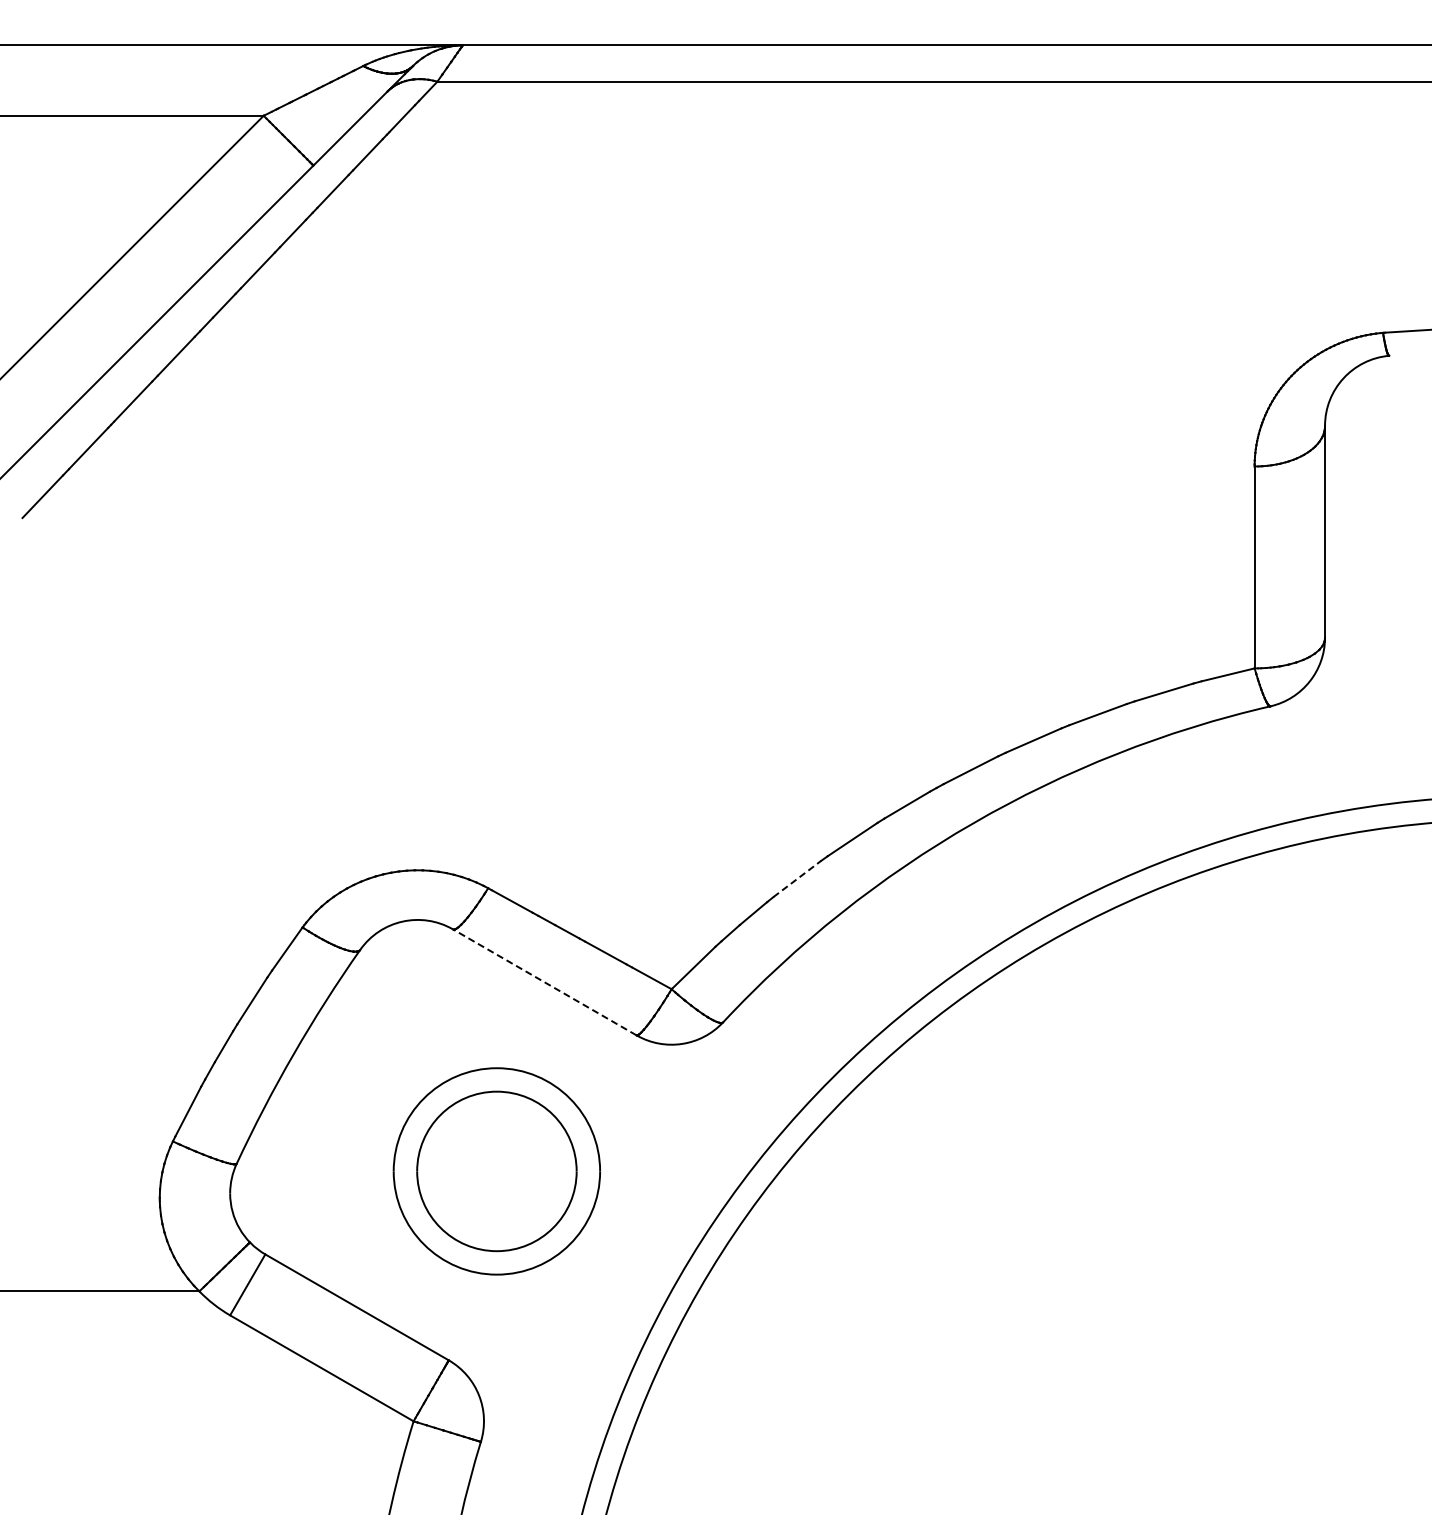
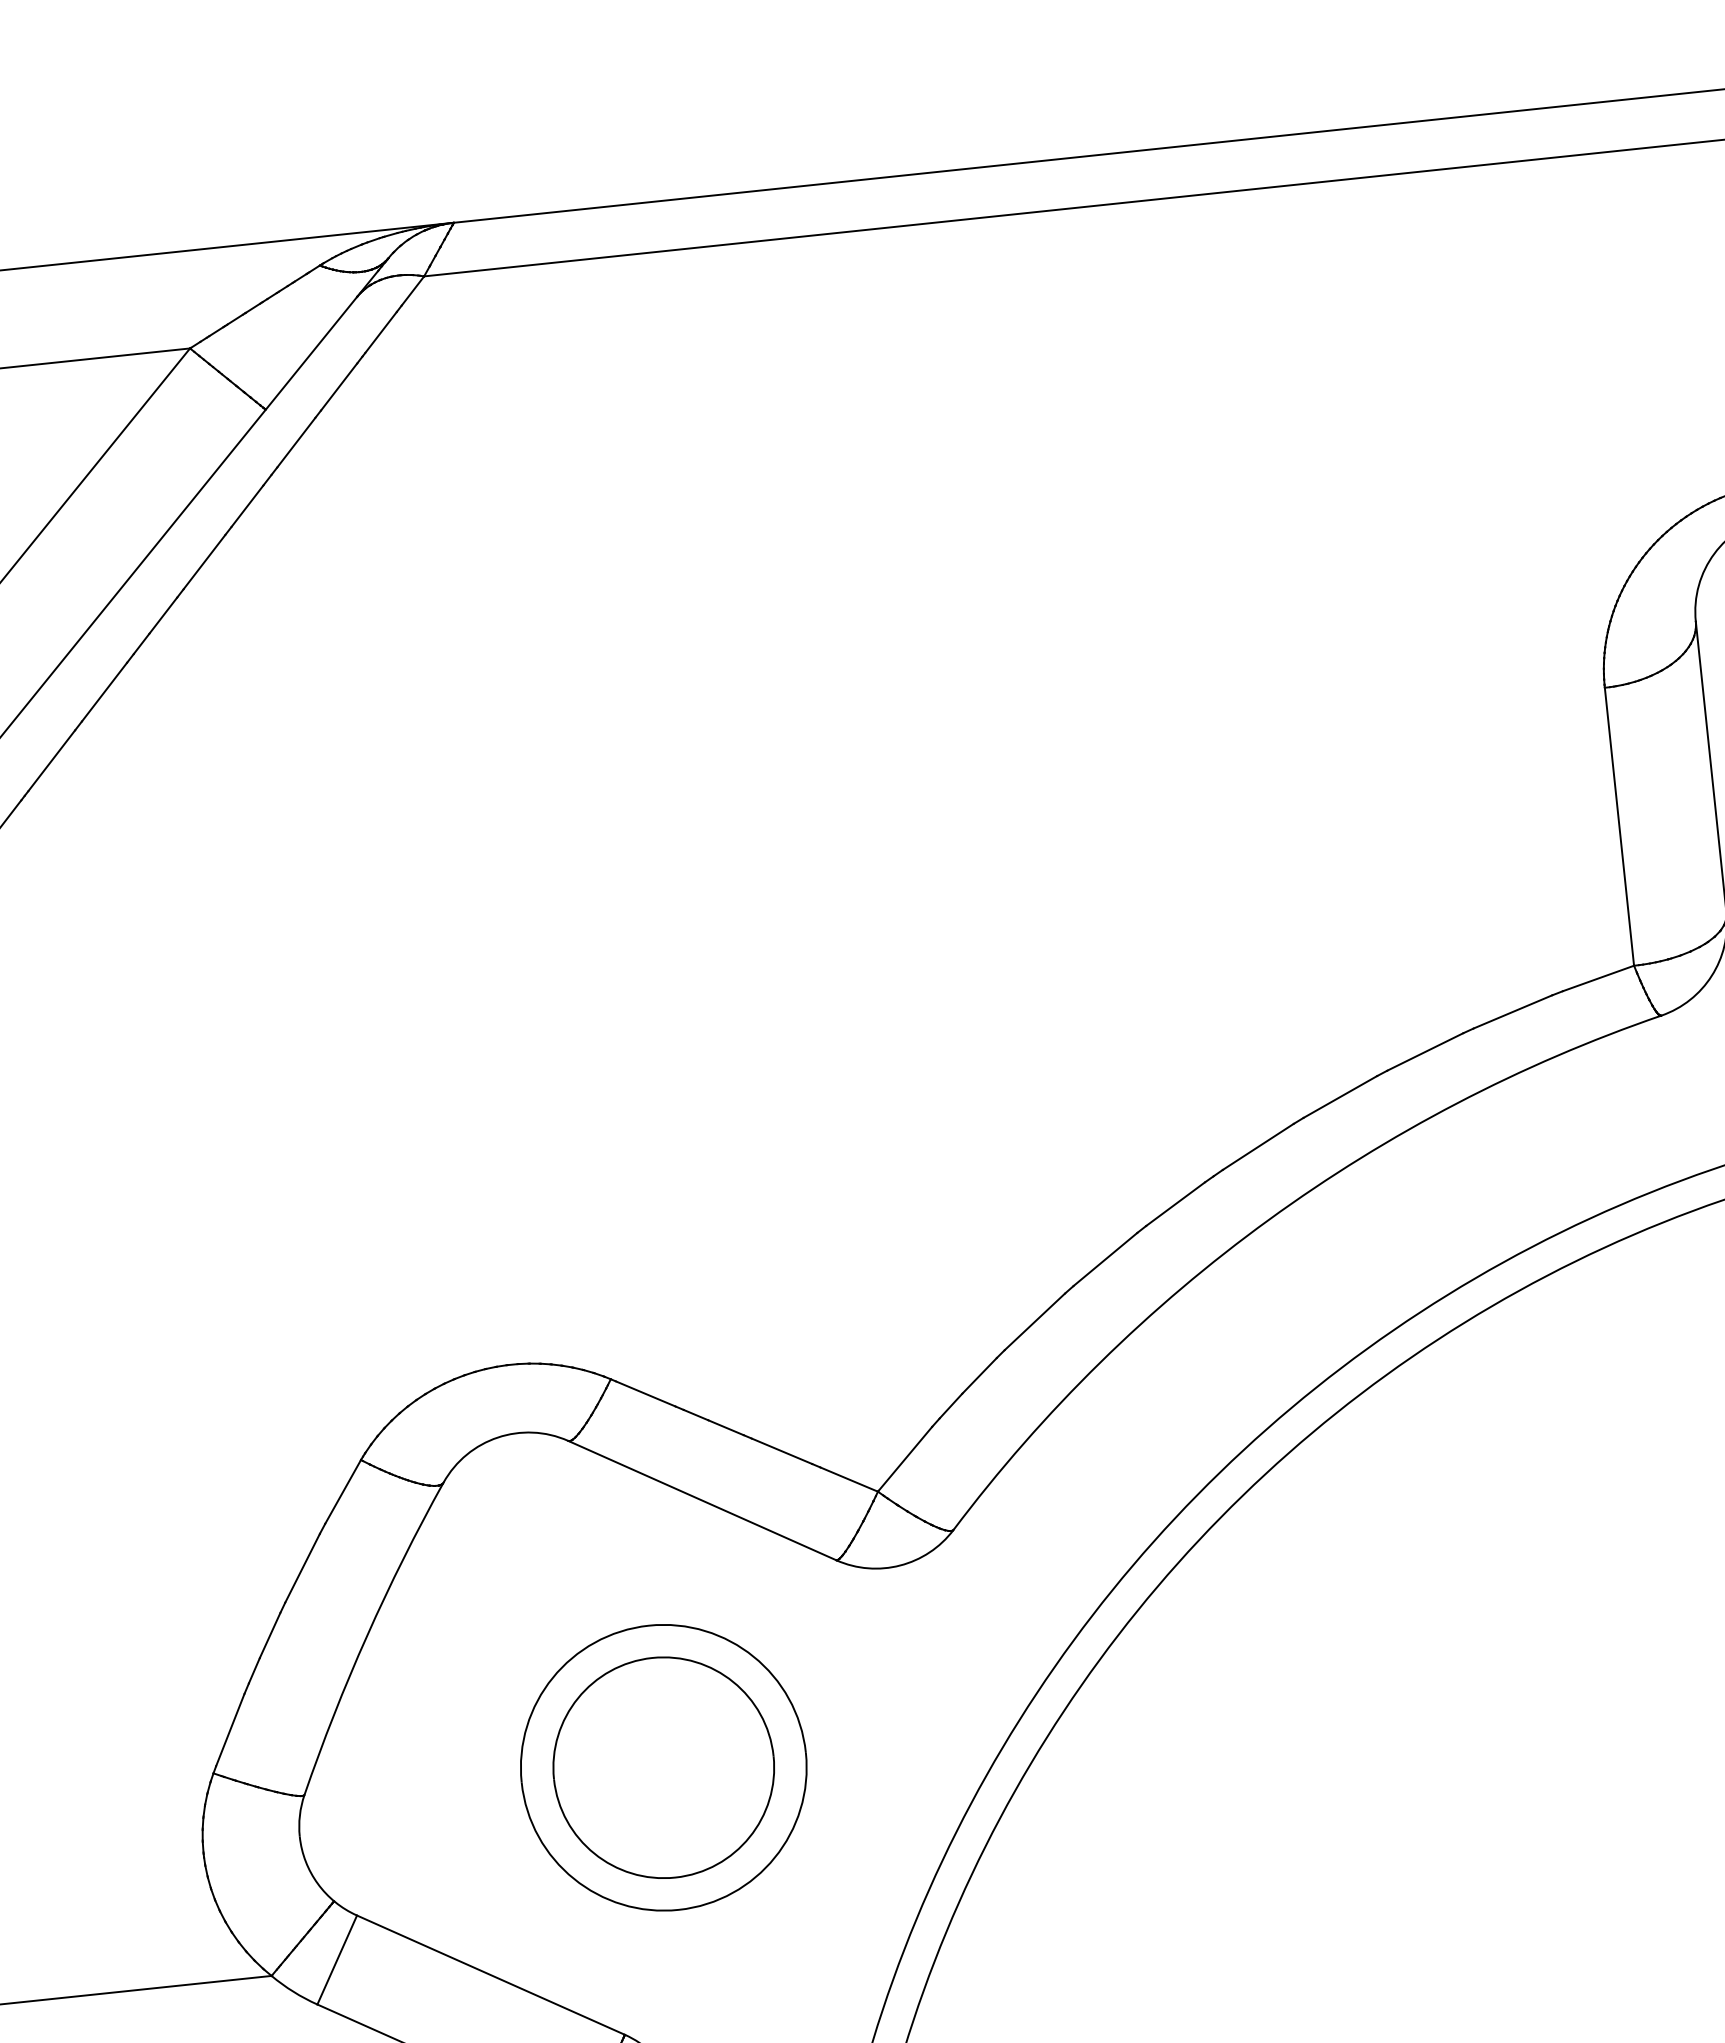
line: (797, 879) -> (1035, 1322), dashed -> solid
line: (544, 982) -> (701, 1500), dashed -> solid

